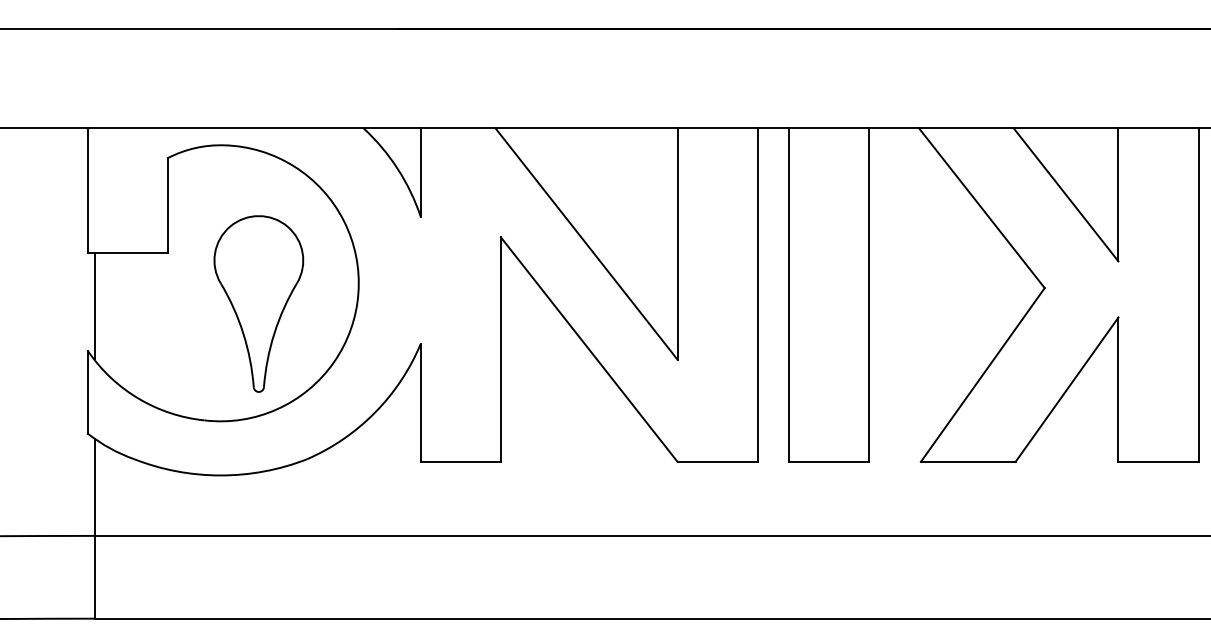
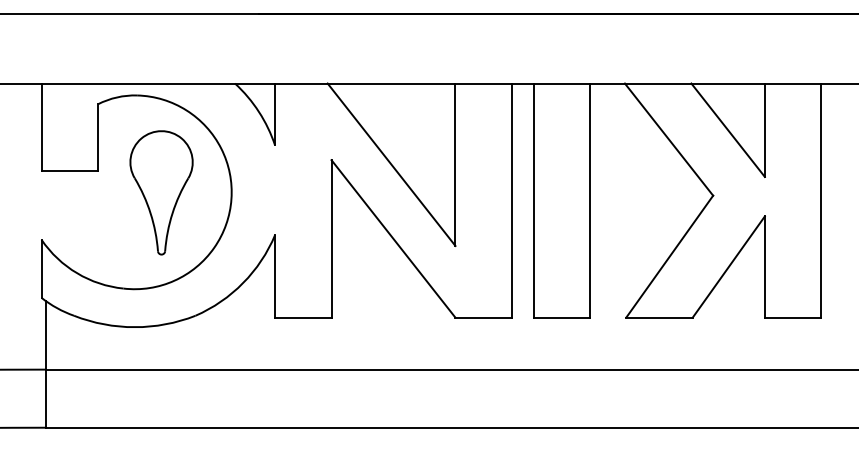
part: (258, 303) -> (161, 192), moved
line: (94, 306) -> (46, 208), removed

